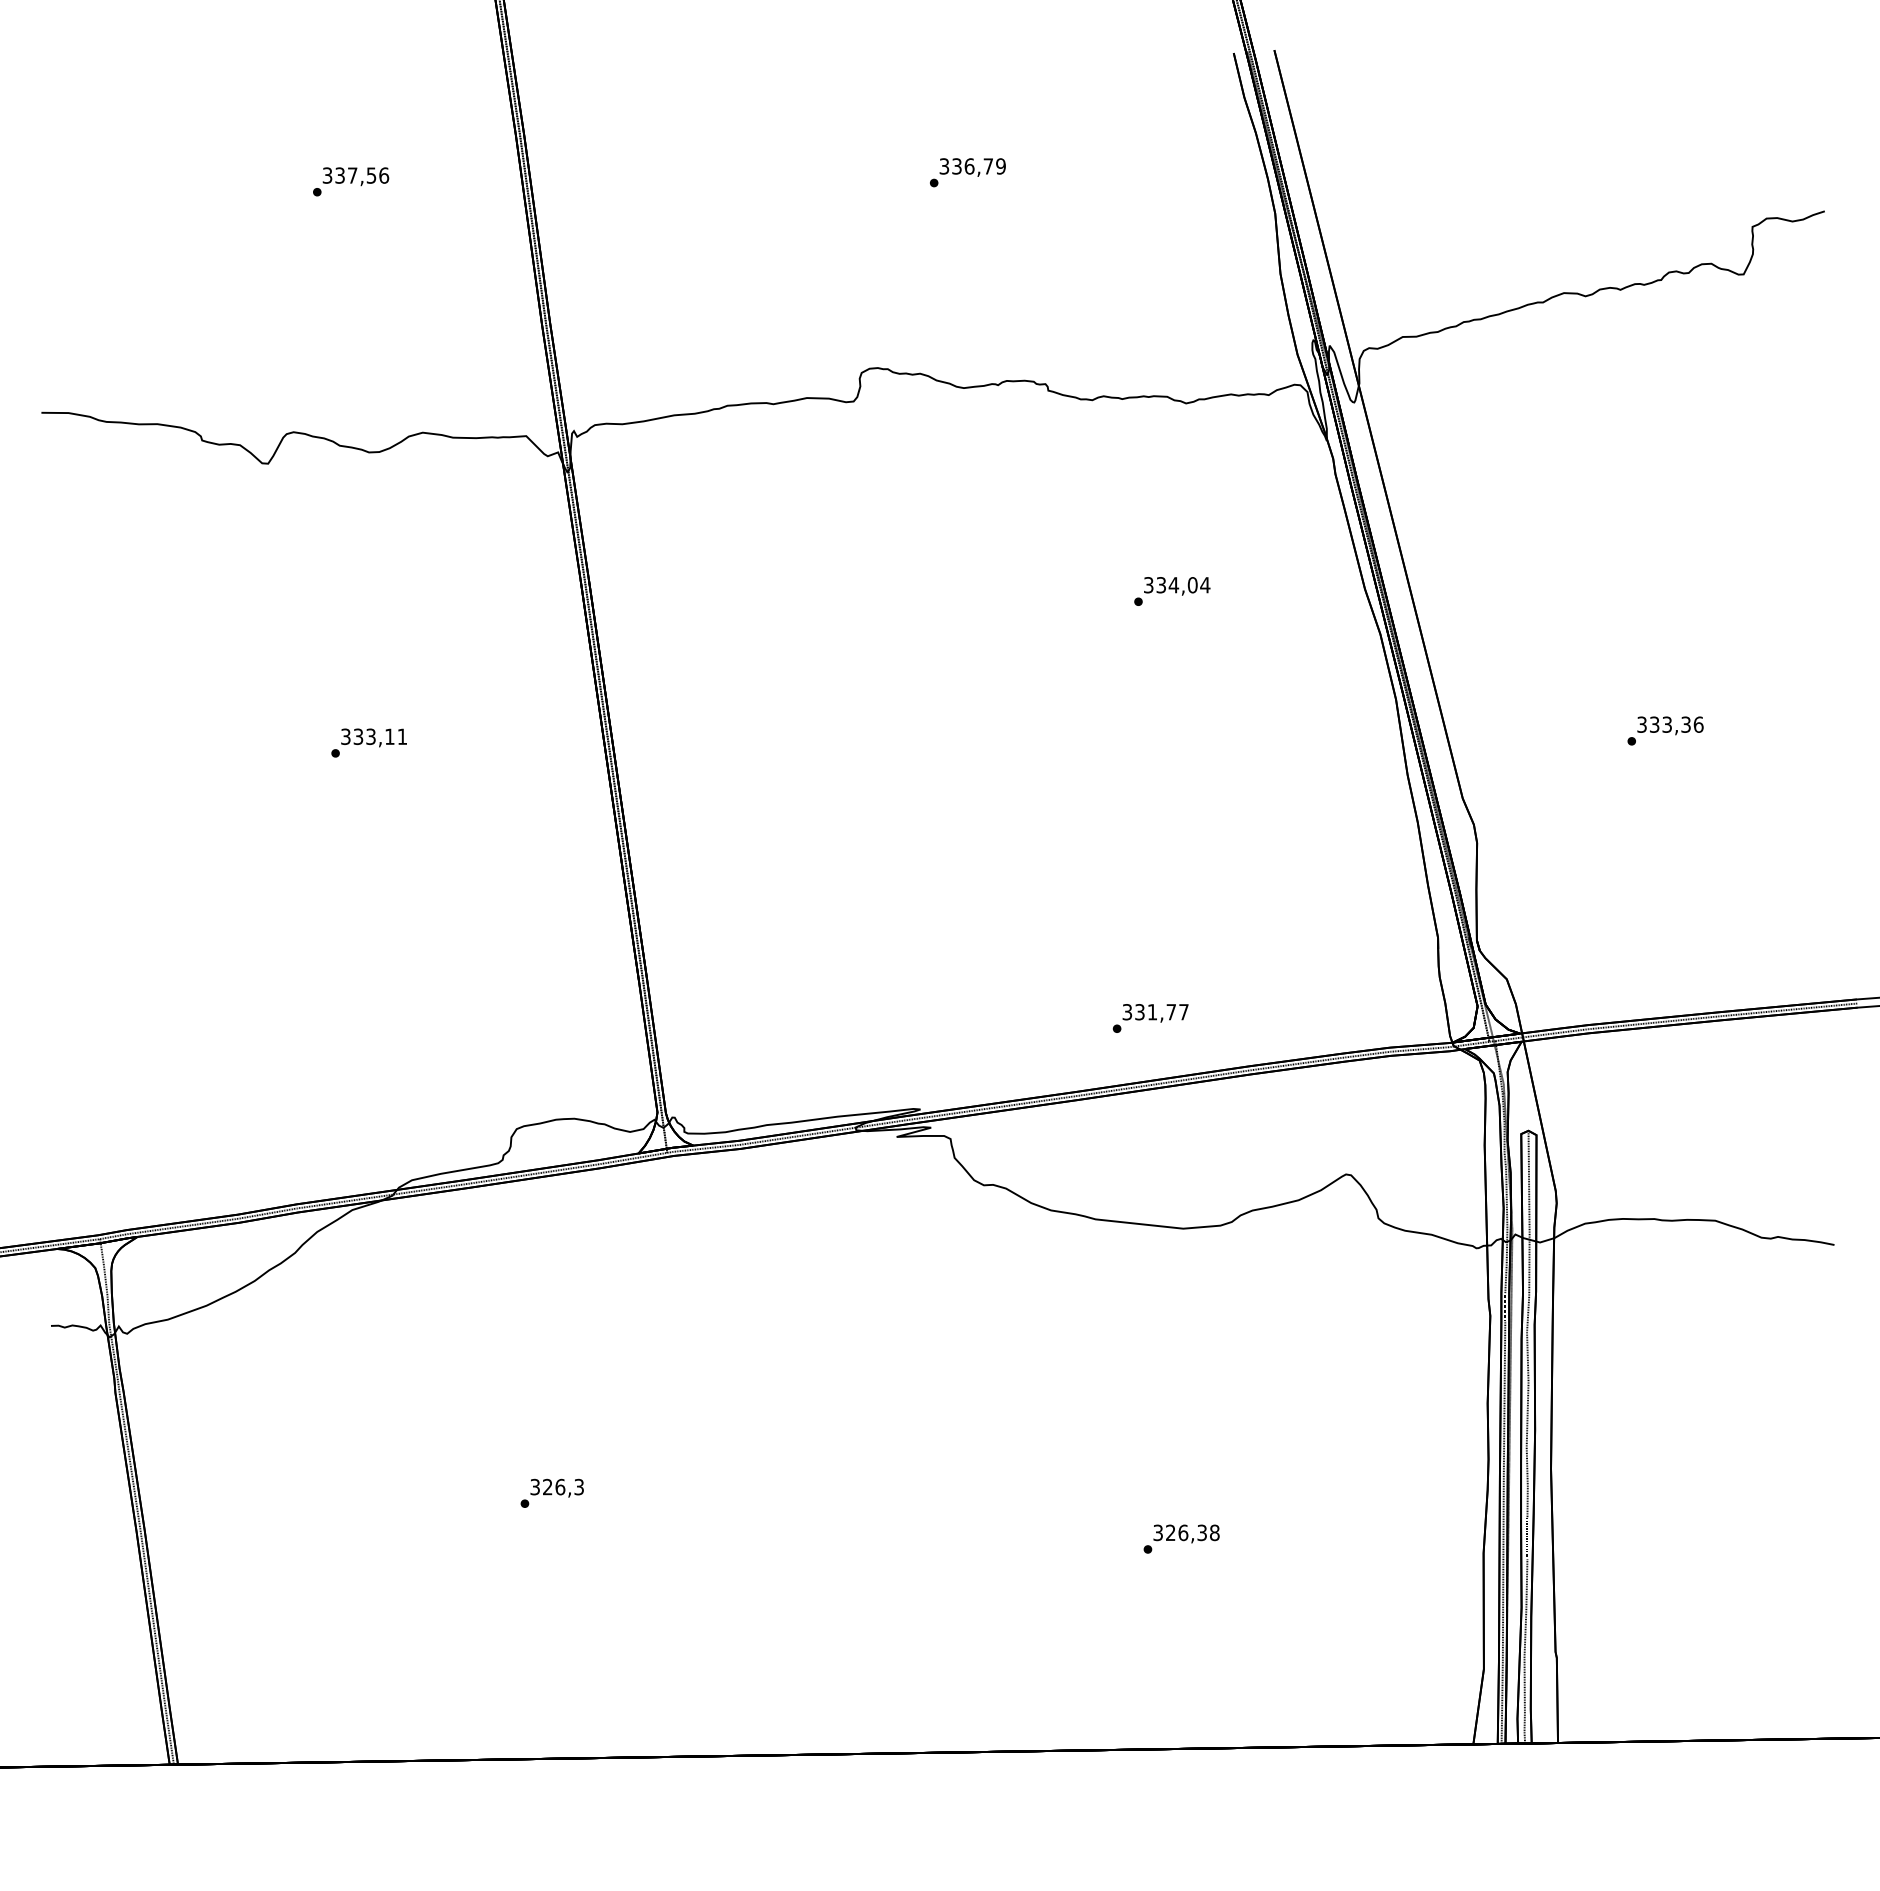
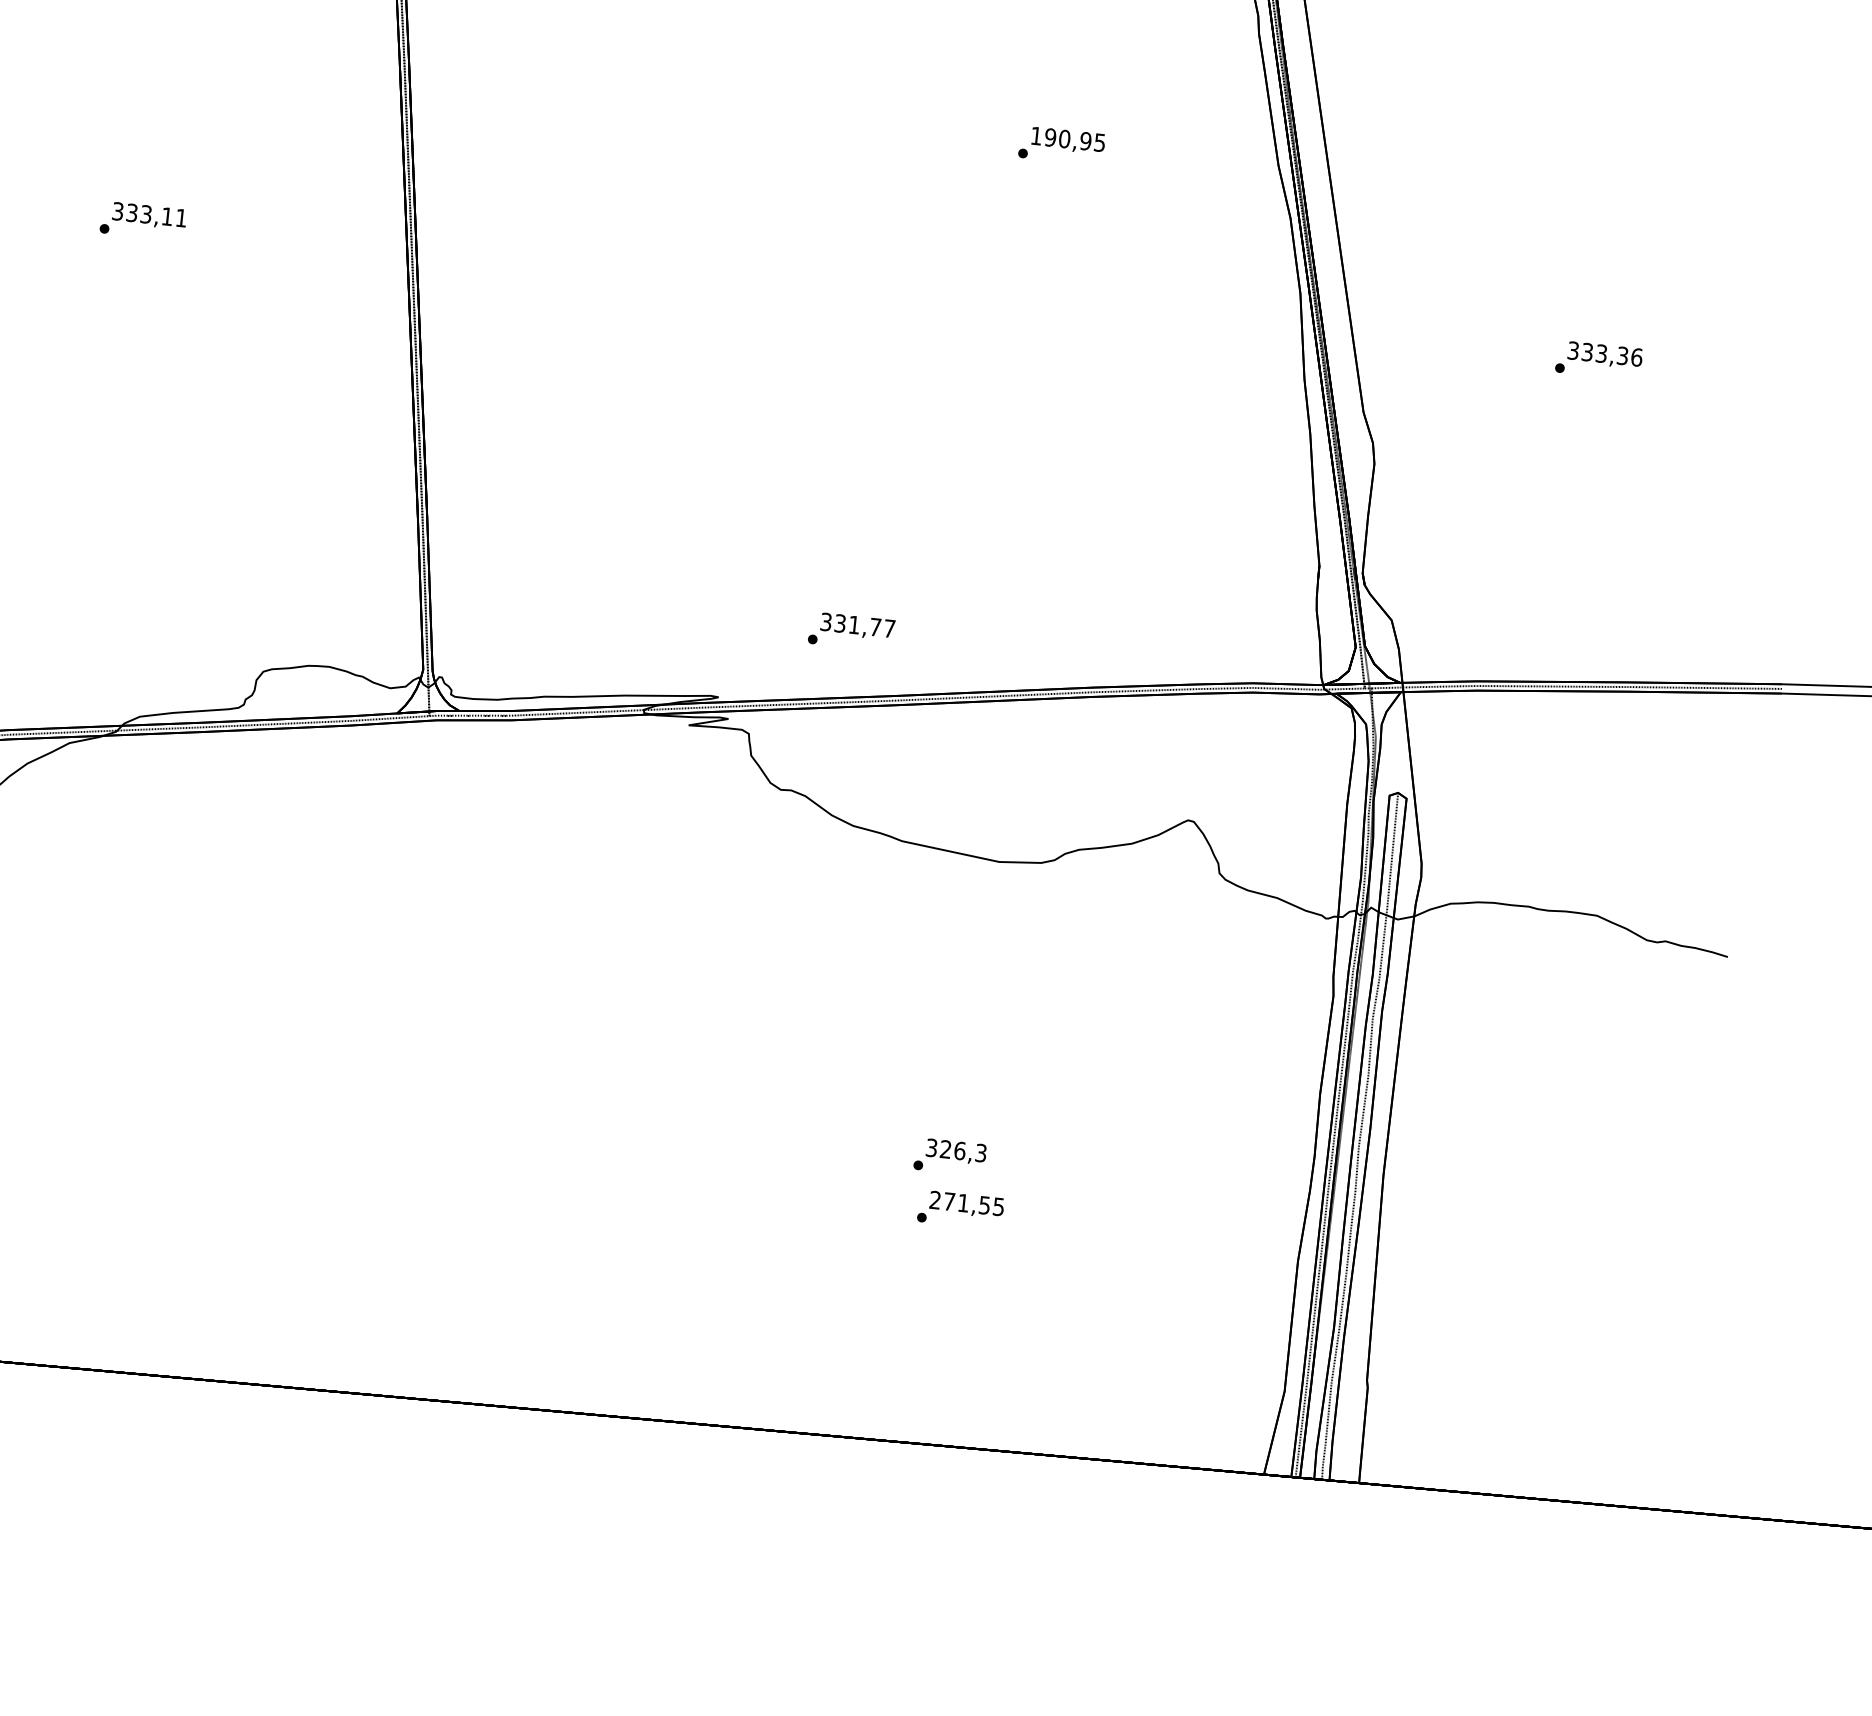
text: (1177, 585) -> (1068, 139), 334,04 -> 190,95
text: (1150, 1018) -> (851, 631), moved
text: (551, 1492) -> (949, 1155), moved
text: (1186, 1532) -> (967, 1203), 326,38 -> 271,55

